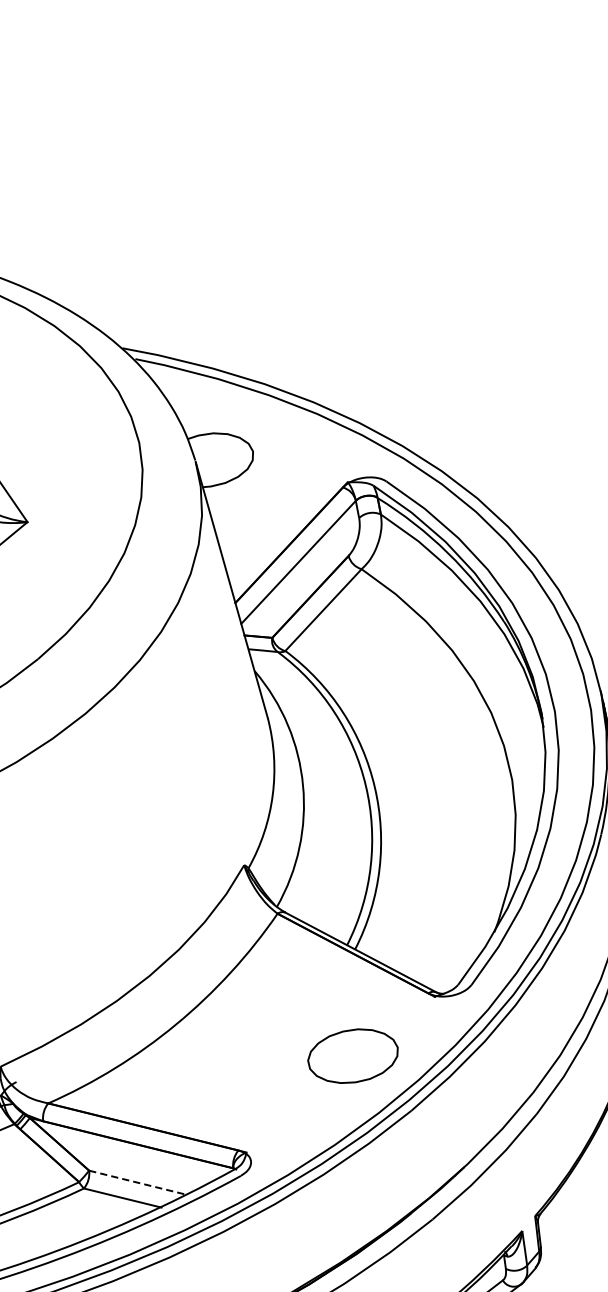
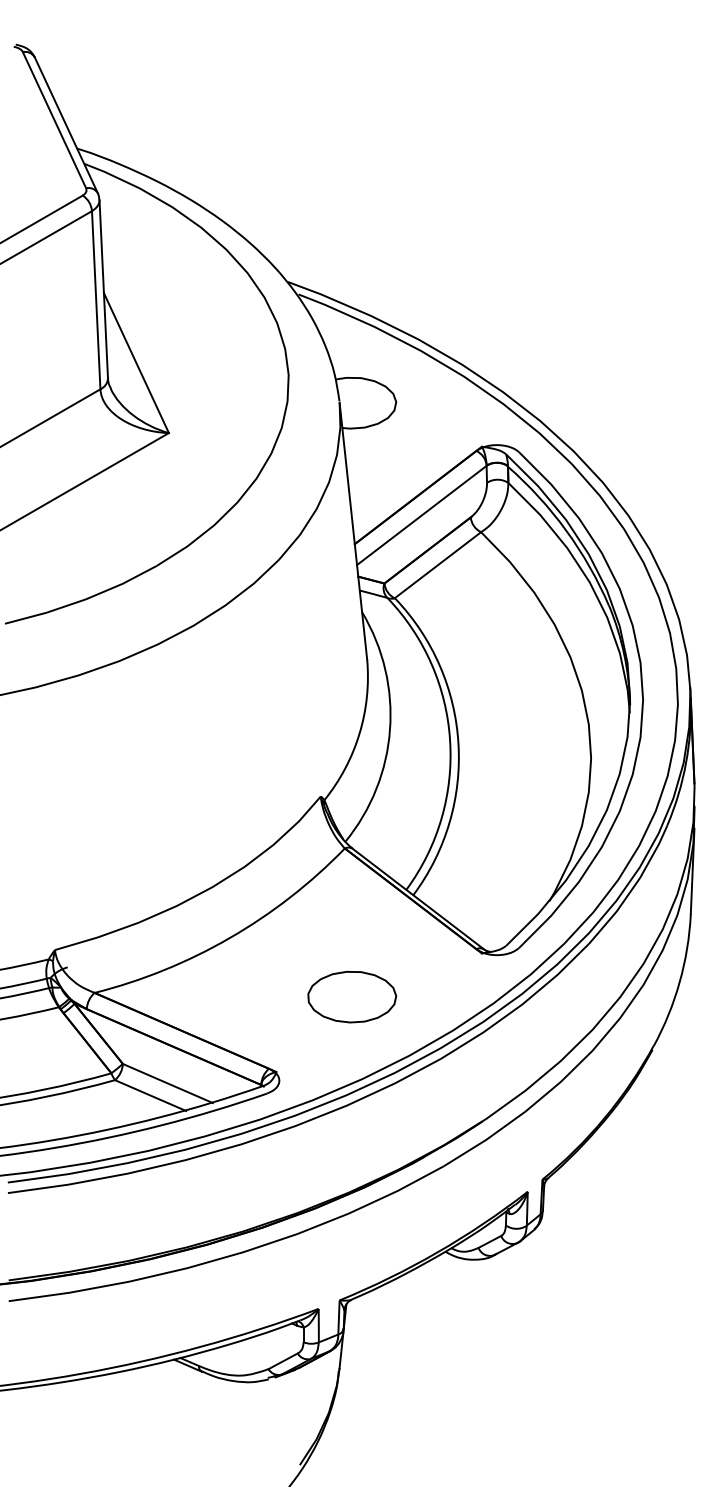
part: (353, 1056) -> (352, 997), moved
line: (138, 1182) -> (168, 1083), dashed -> solid

